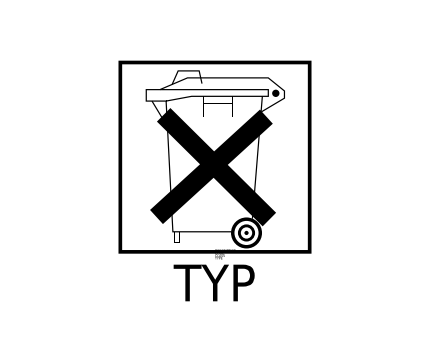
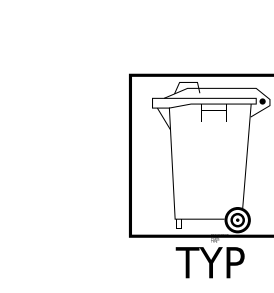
fill: (213, 167) -> (209, 164), removed

